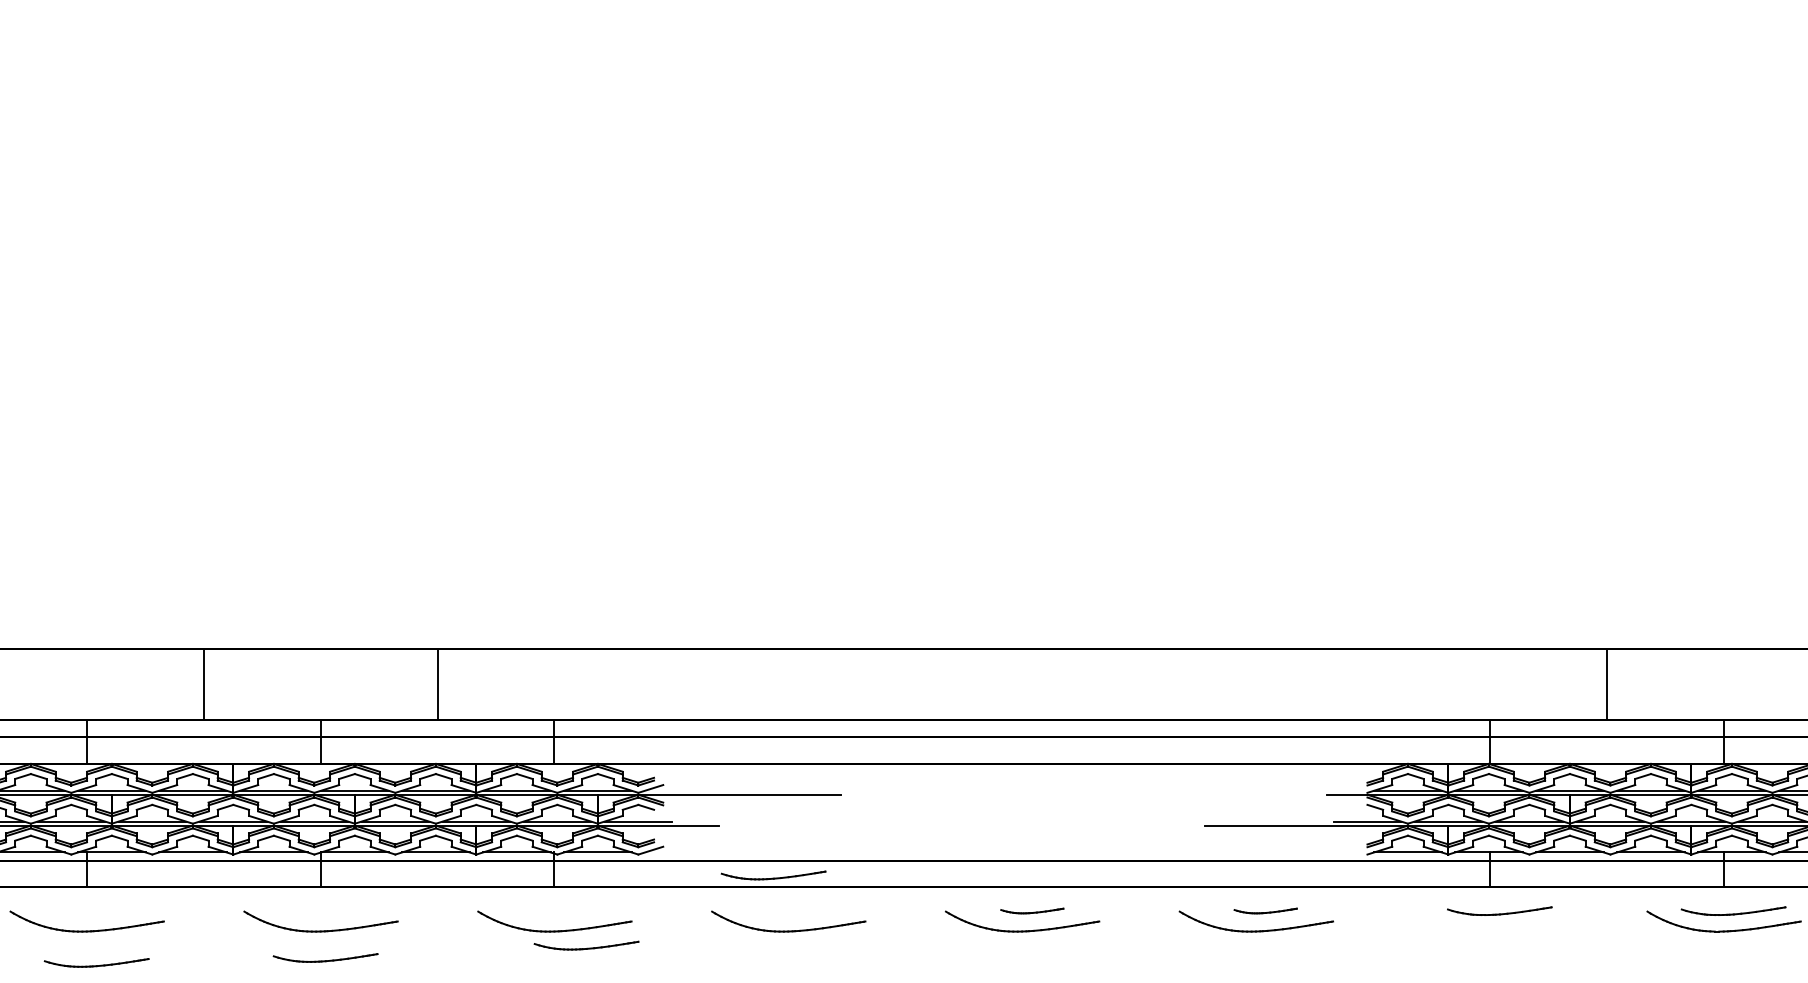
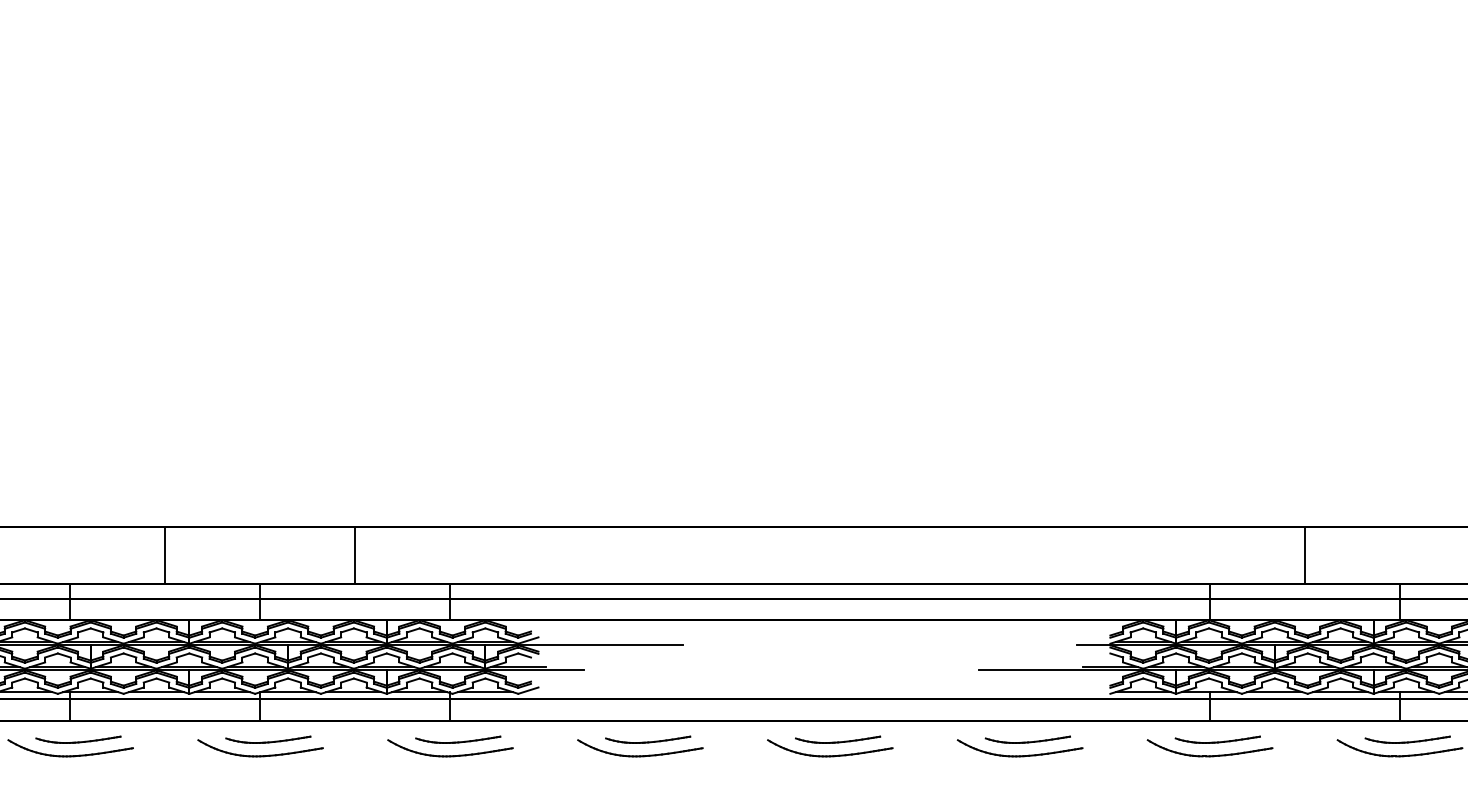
part: (774, 875) -> (648, 739), moved
part: (1032, 910) -> (838, 739), size x1.67
part: (1265, 910) -> (1027, 739), size x1.67
part: (1489, 930) -> (1209, 755), added
part: (586, 945) -> (458, 739), moved
part: (325, 957) -> (268, 739), moved
part: (96, 962) -> (78, 739), moved

